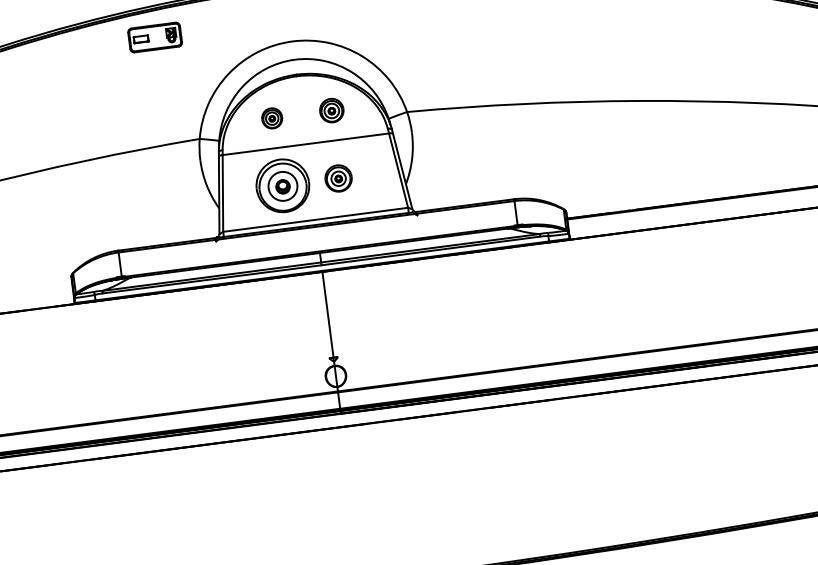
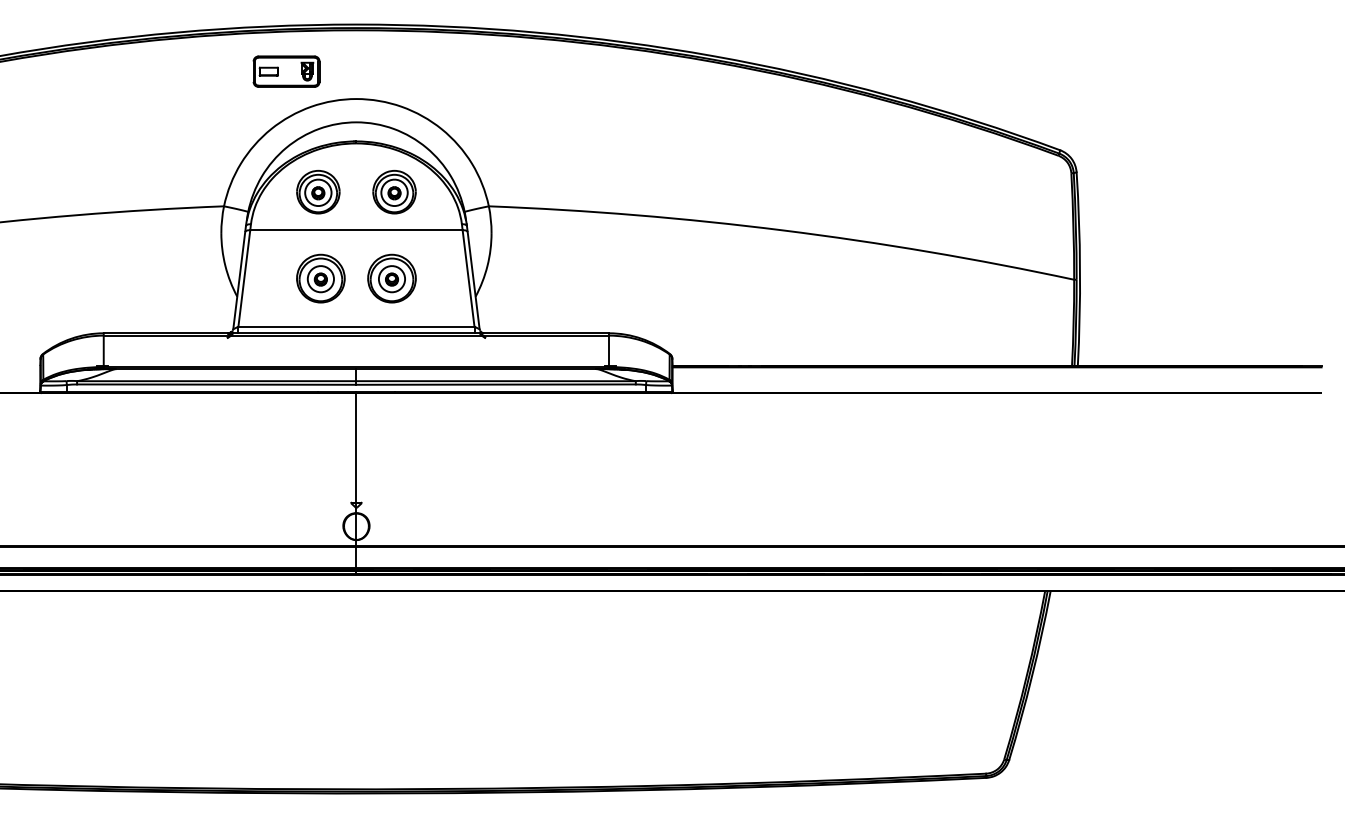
part: (155, 37) -> (286, 71), moved
part: (331, 110) -> (394, 192), size x1.43
part: (272, 118) -> (318, 192), size x1.67
part: (338, 178) -> (391, 278), size x1.43
part: (282, 185) -> (320, 278), size x0.71

